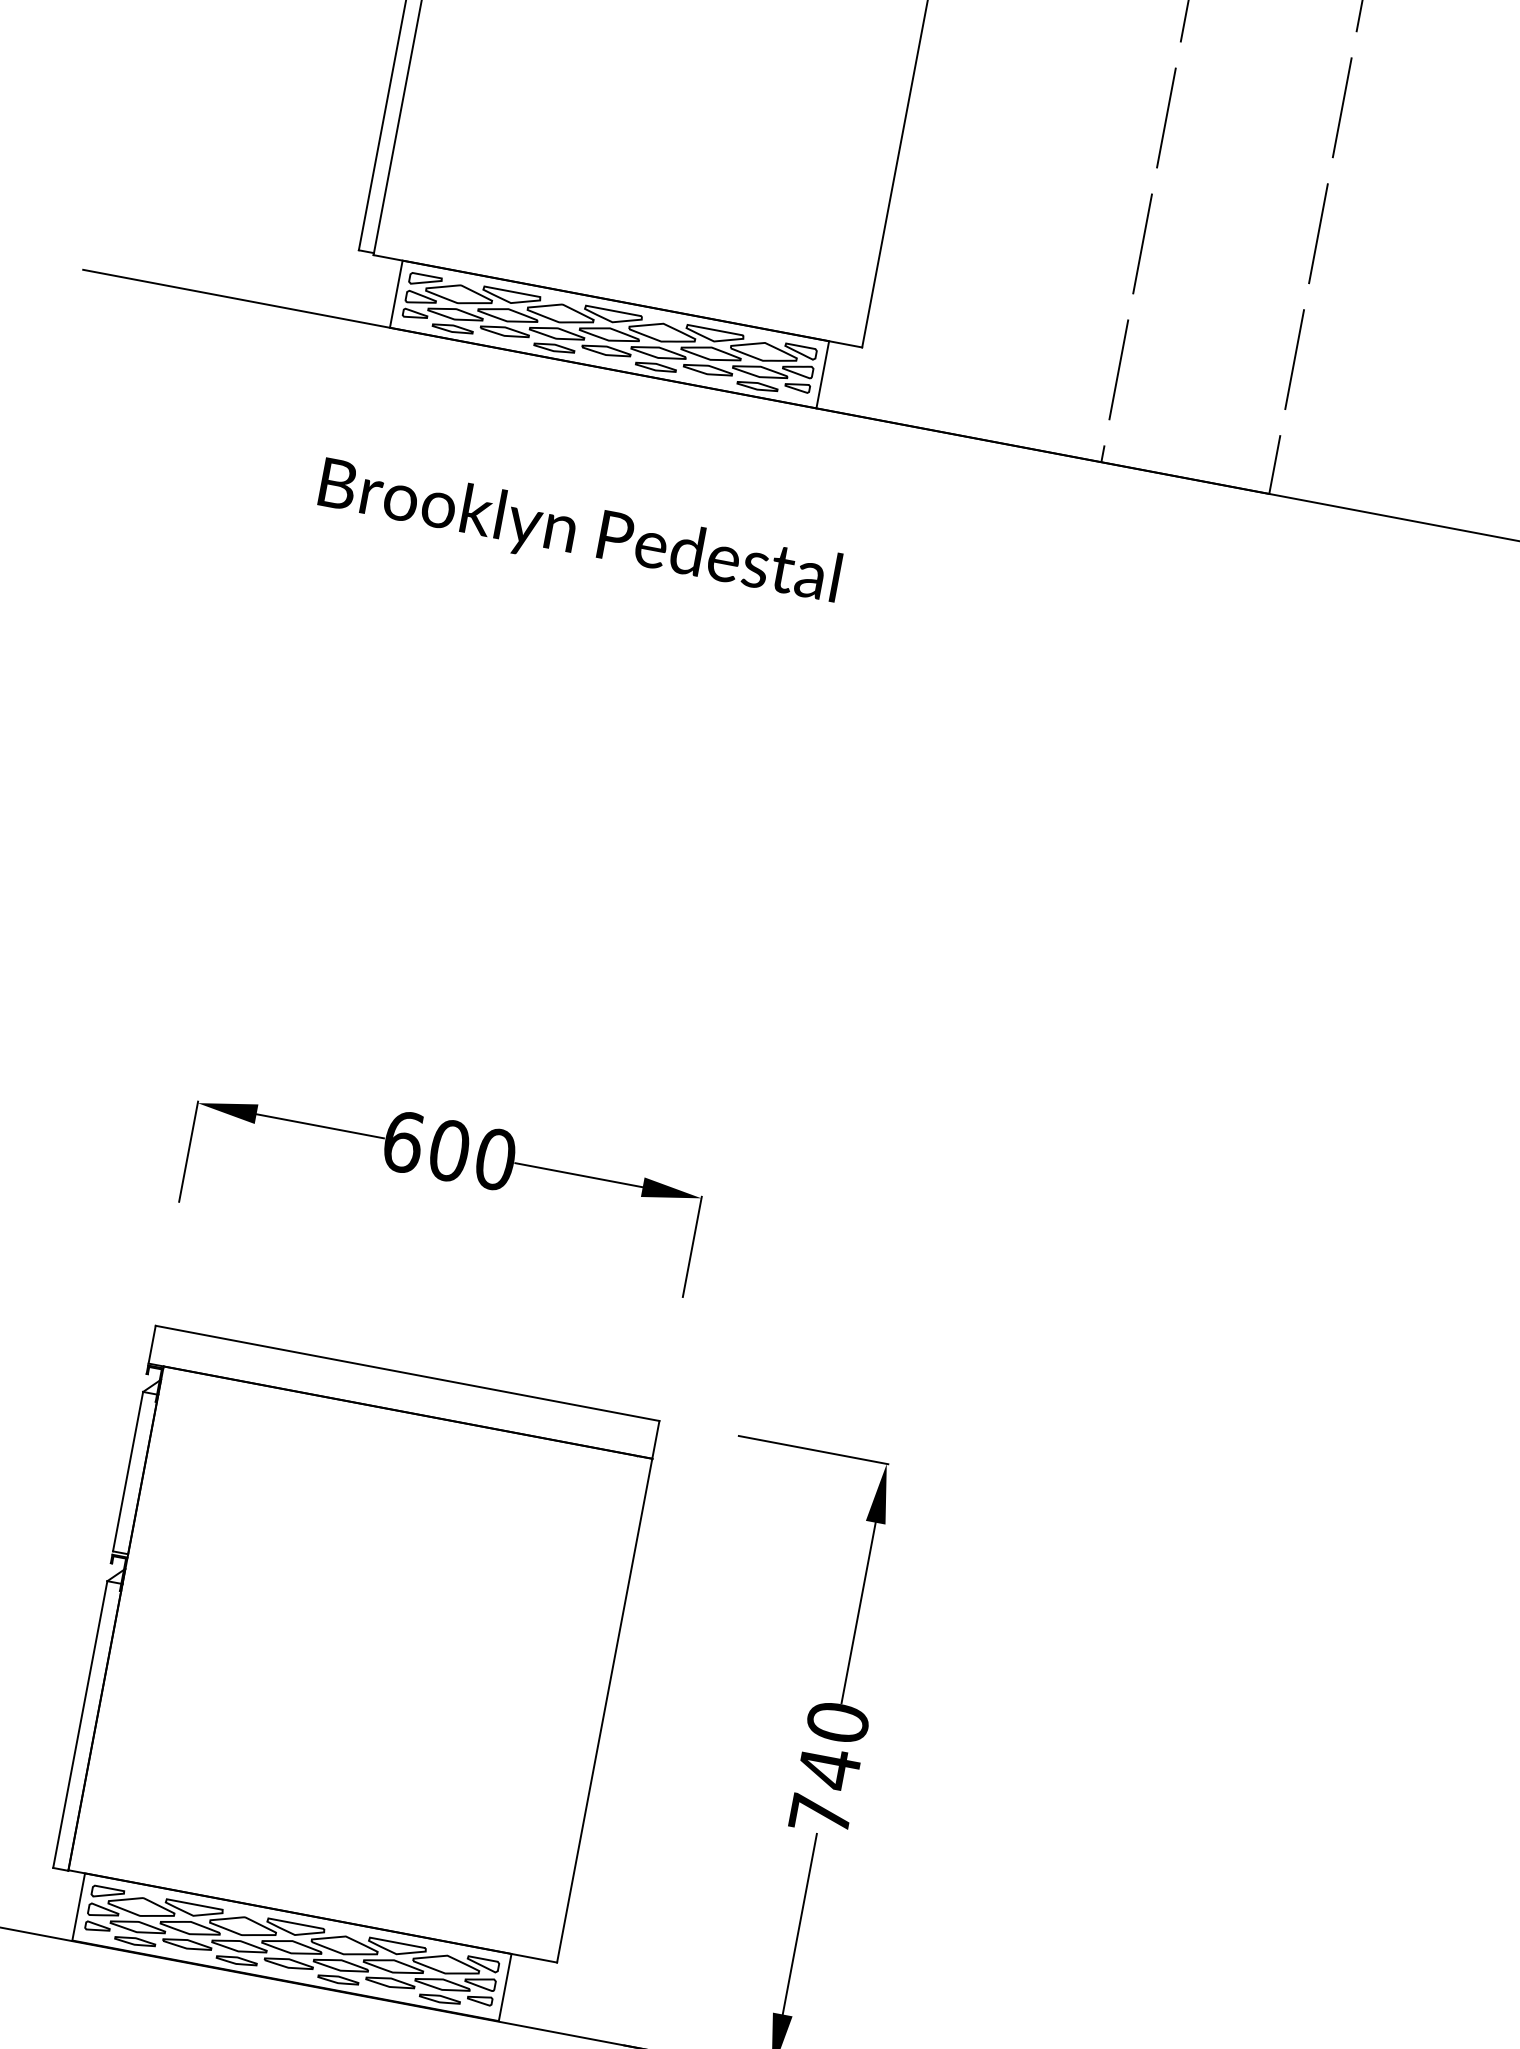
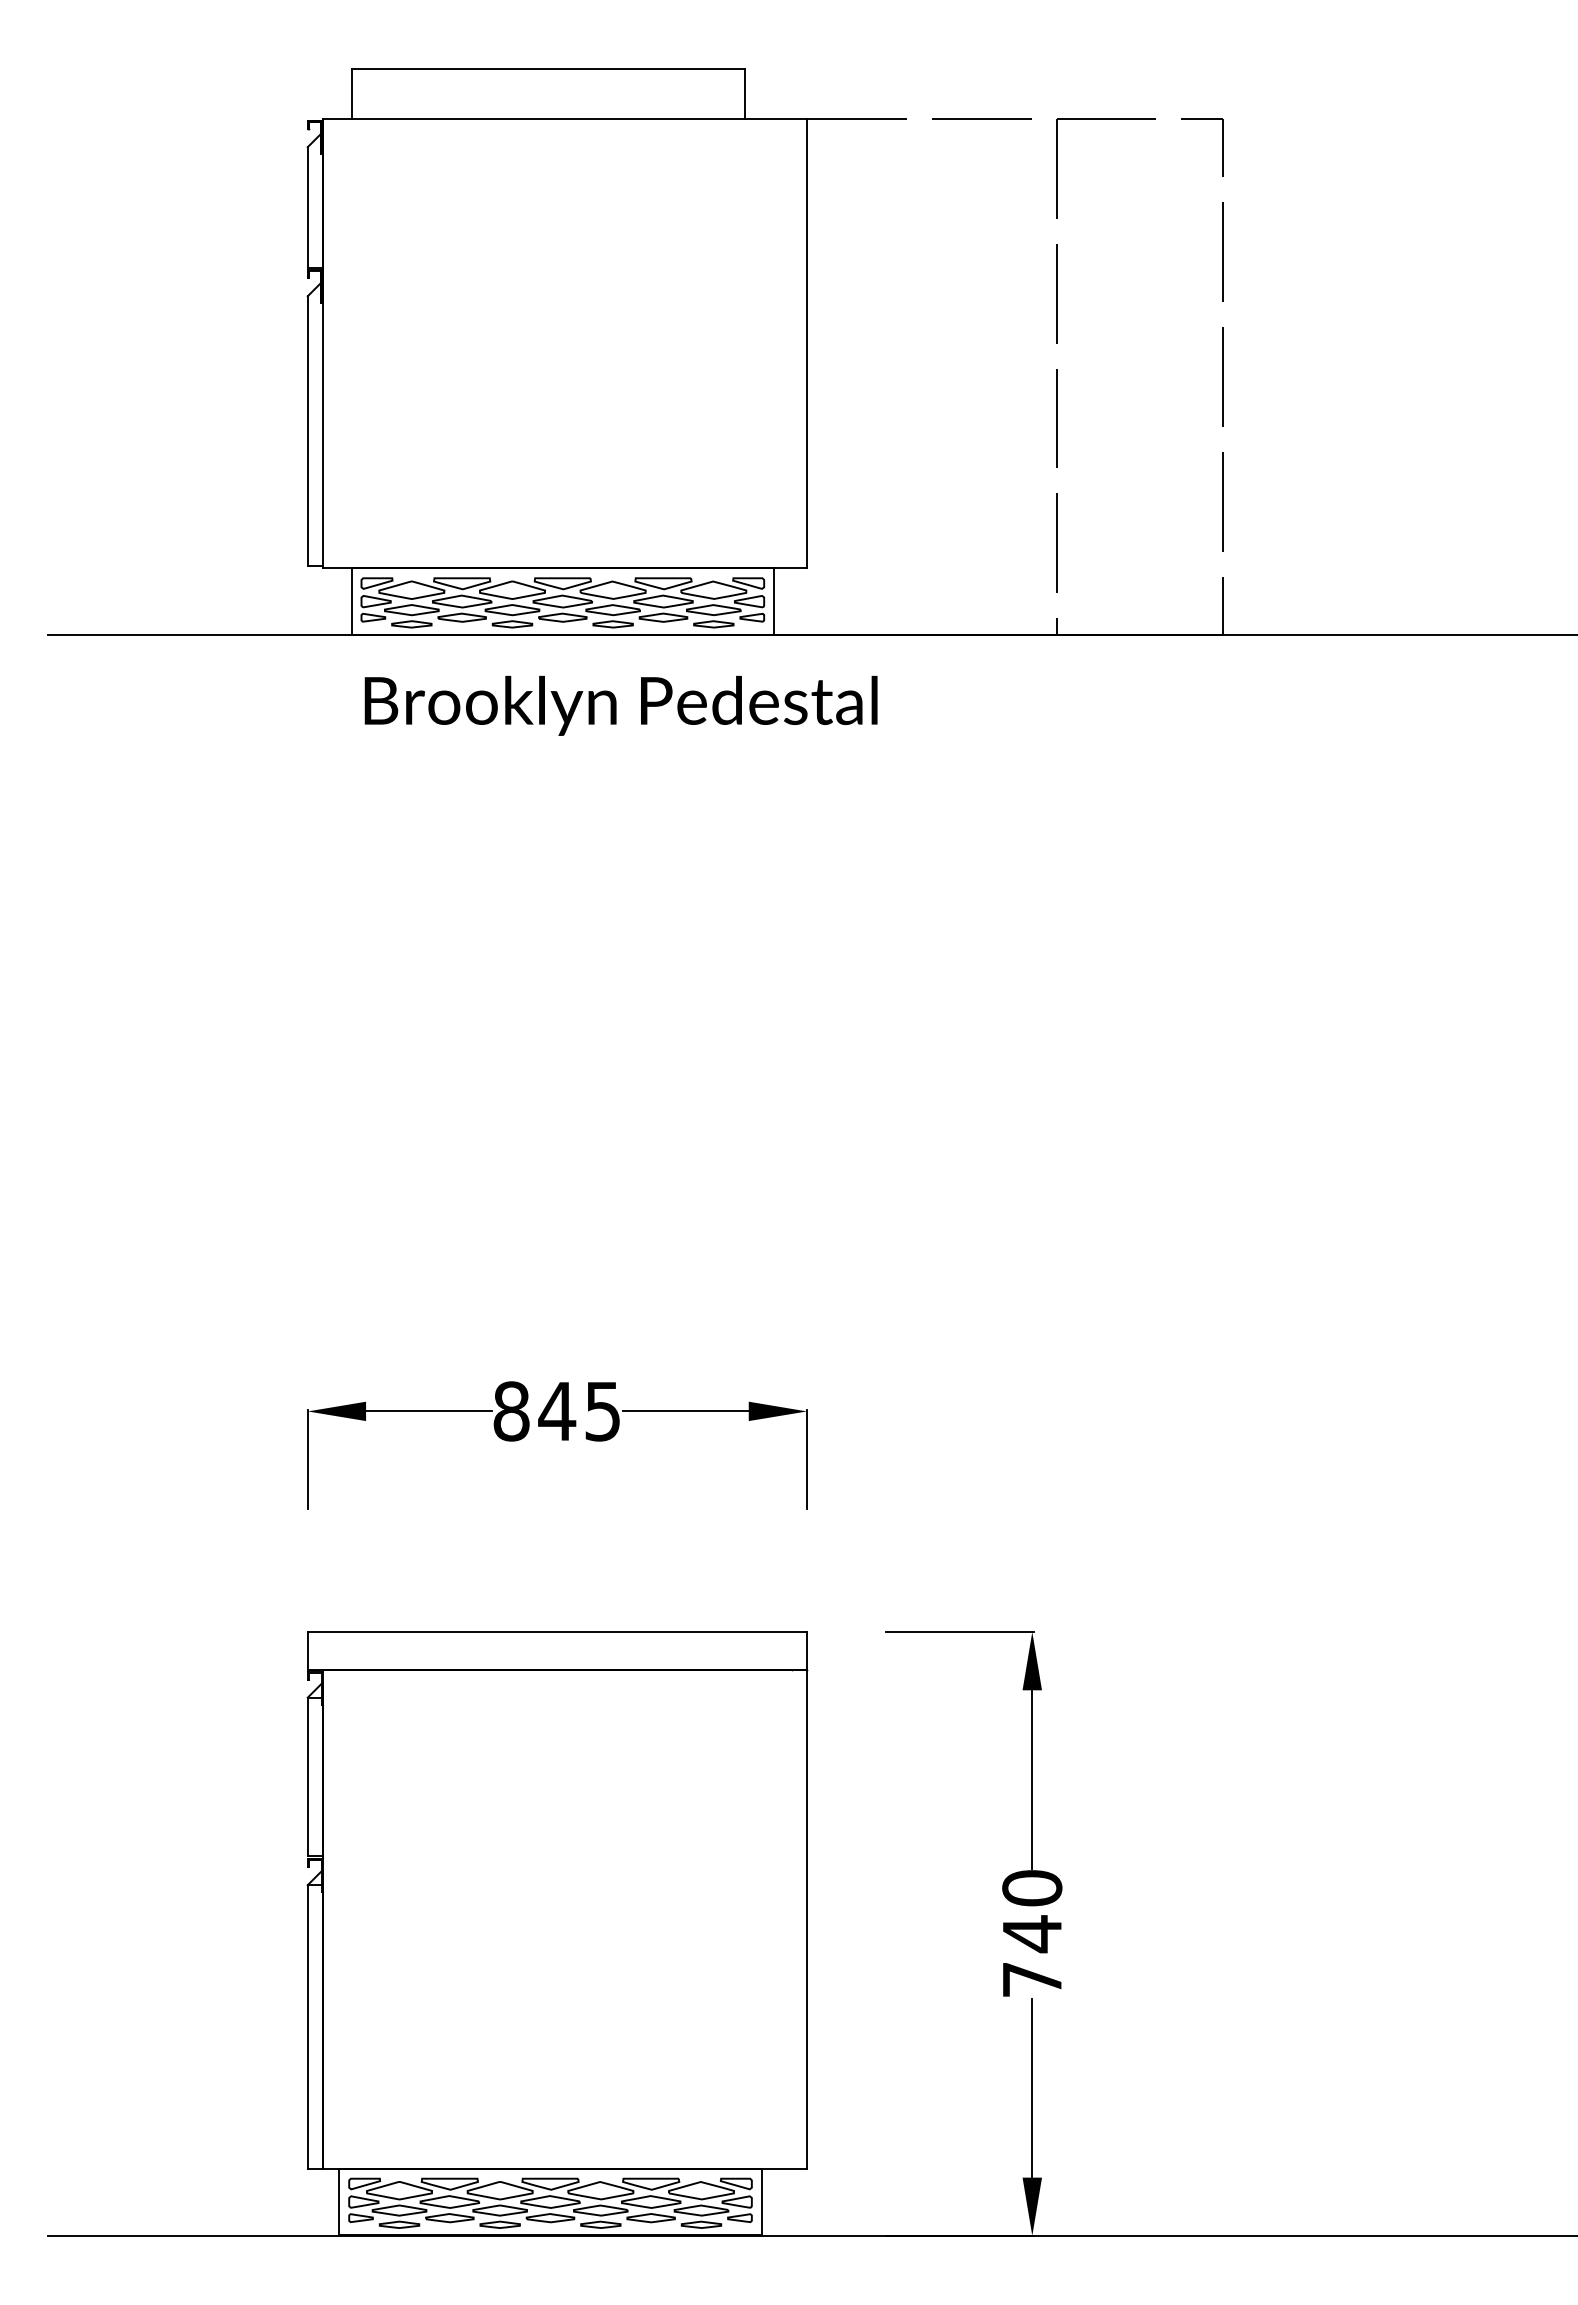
text: (578, 534) -> (620, 705), moved
text: (449, 1150) -> (557, 1411), 600 -> 845

